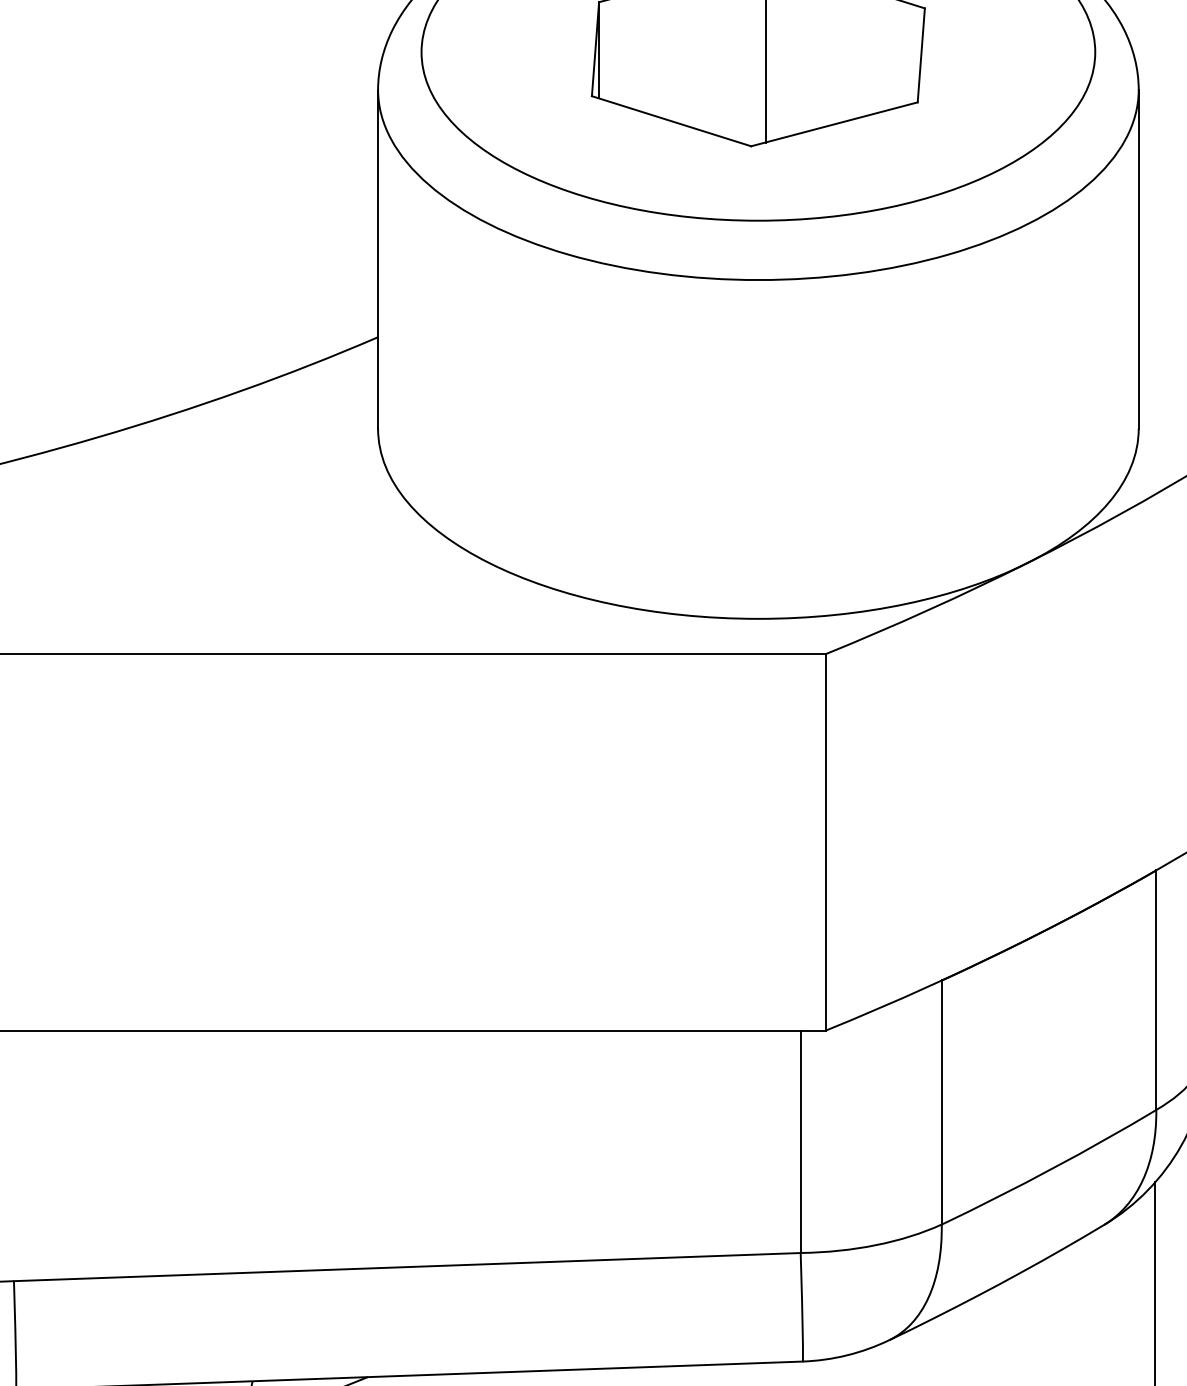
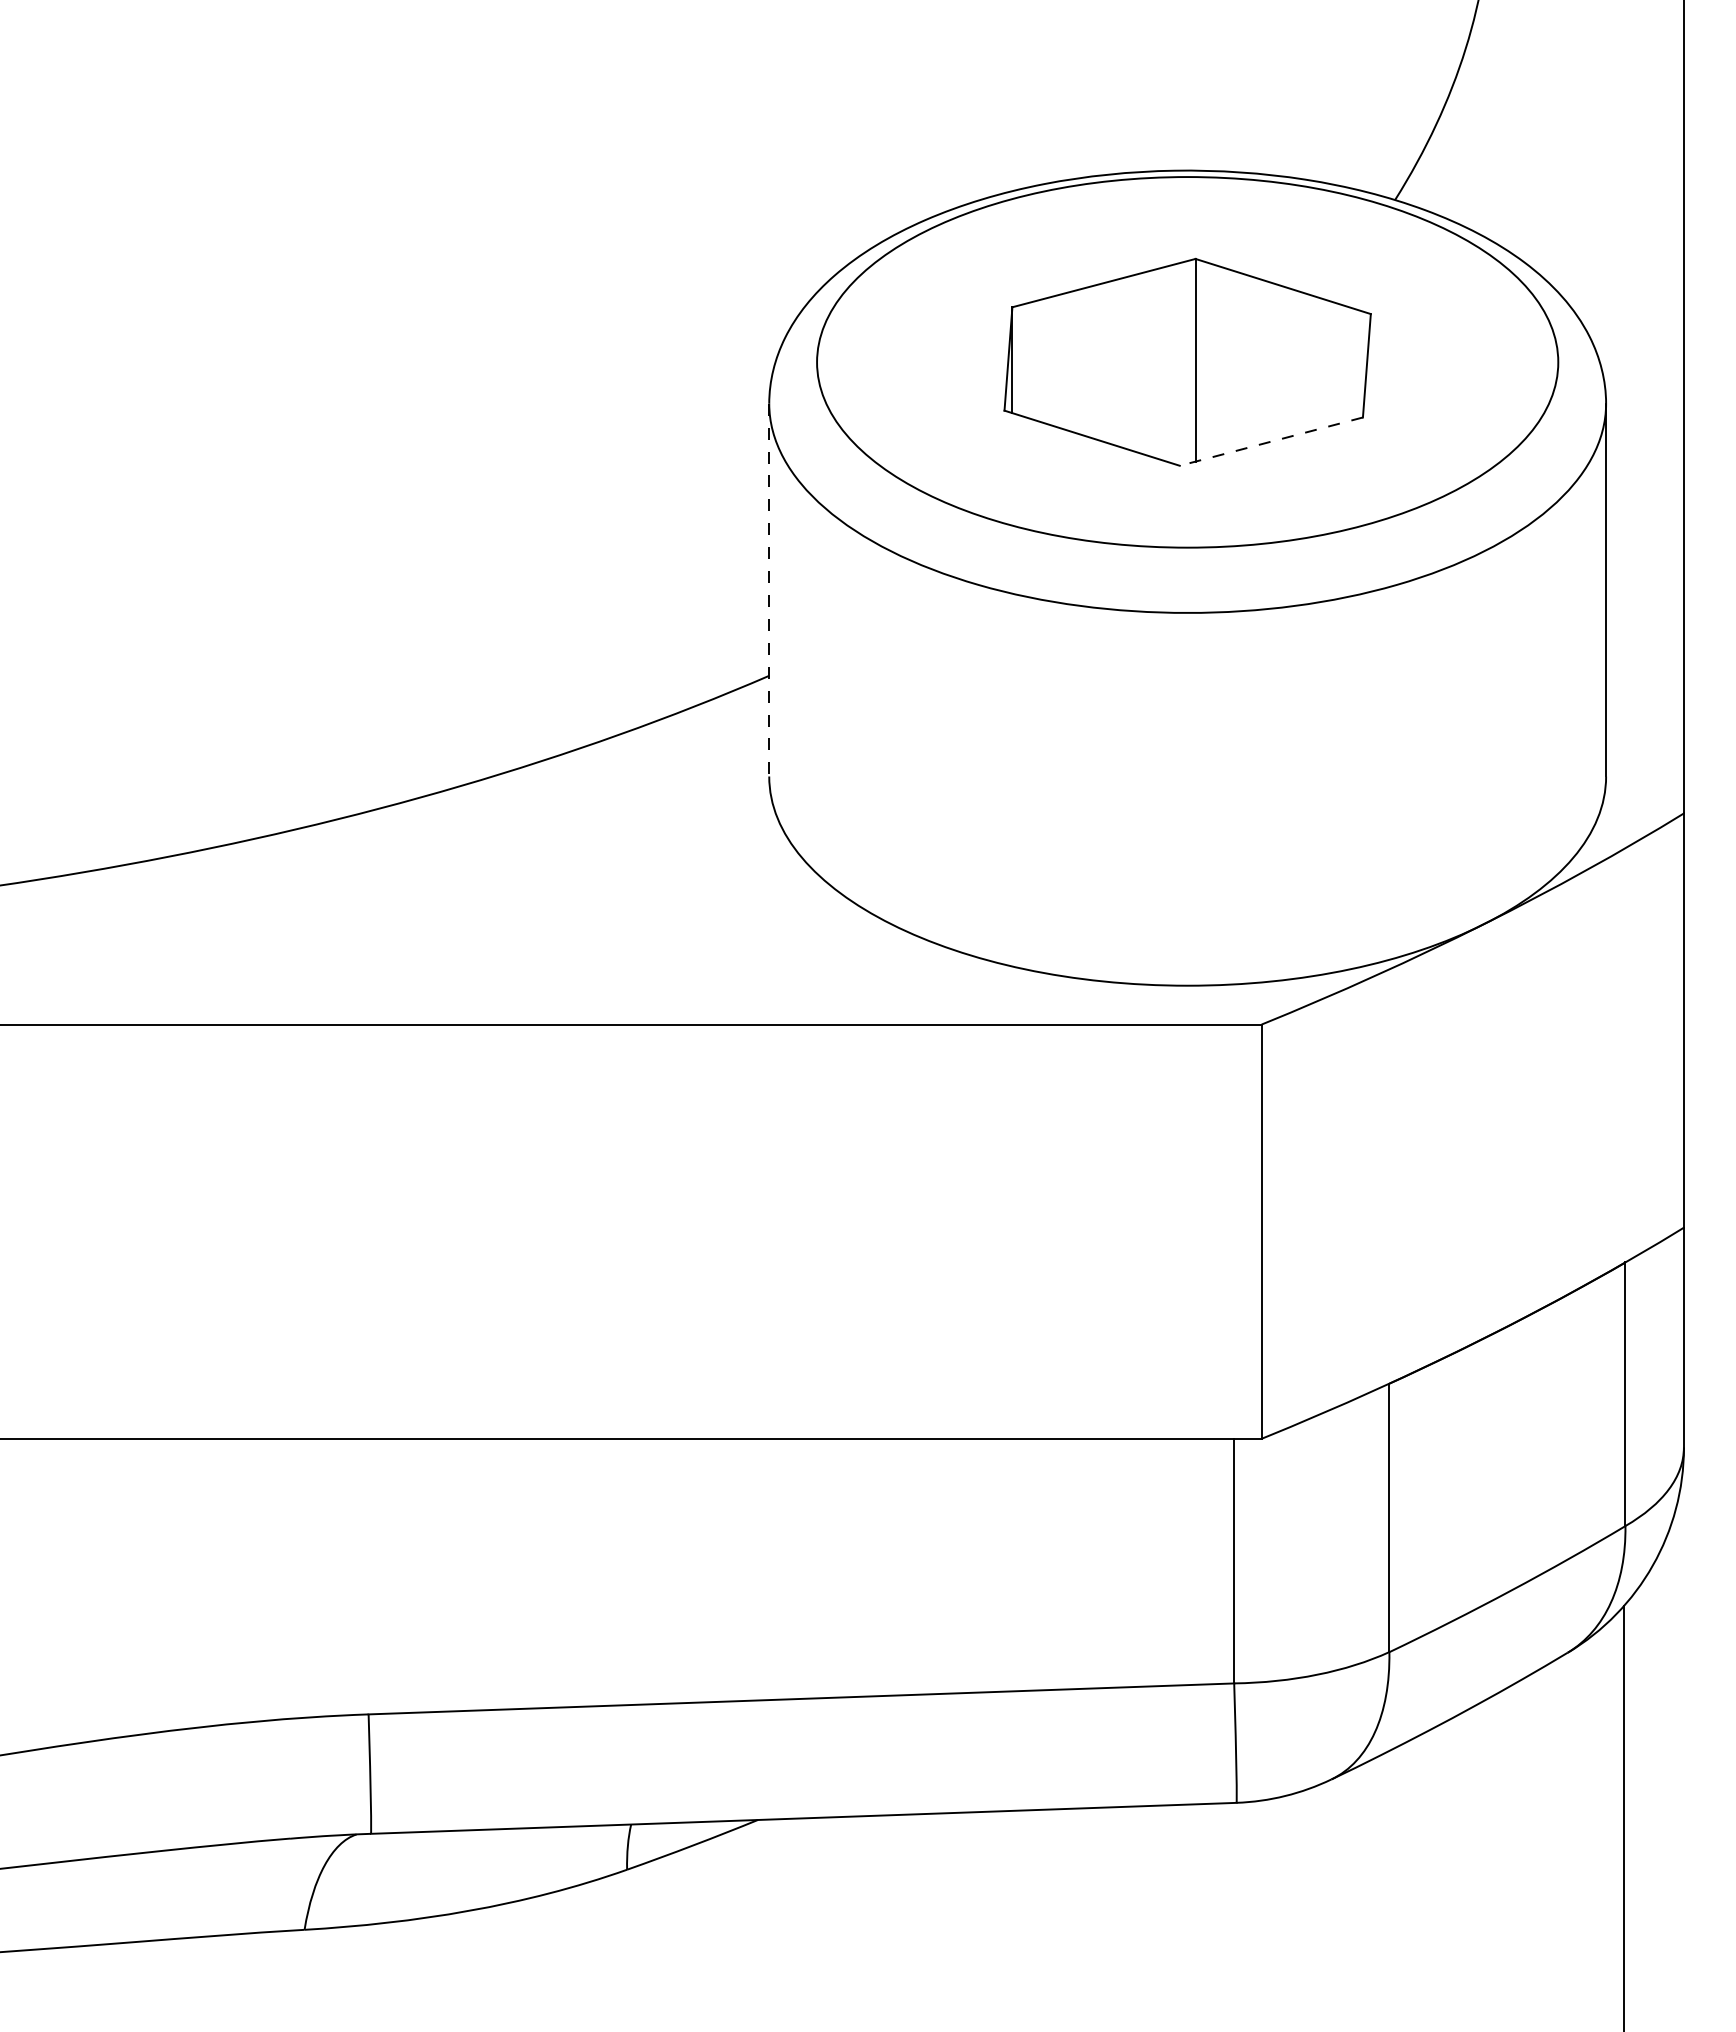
line: (834, 124) -> (1271, 441), solid -> dashed
line: (378, 259) -> (769, 590), solid -> dashed

